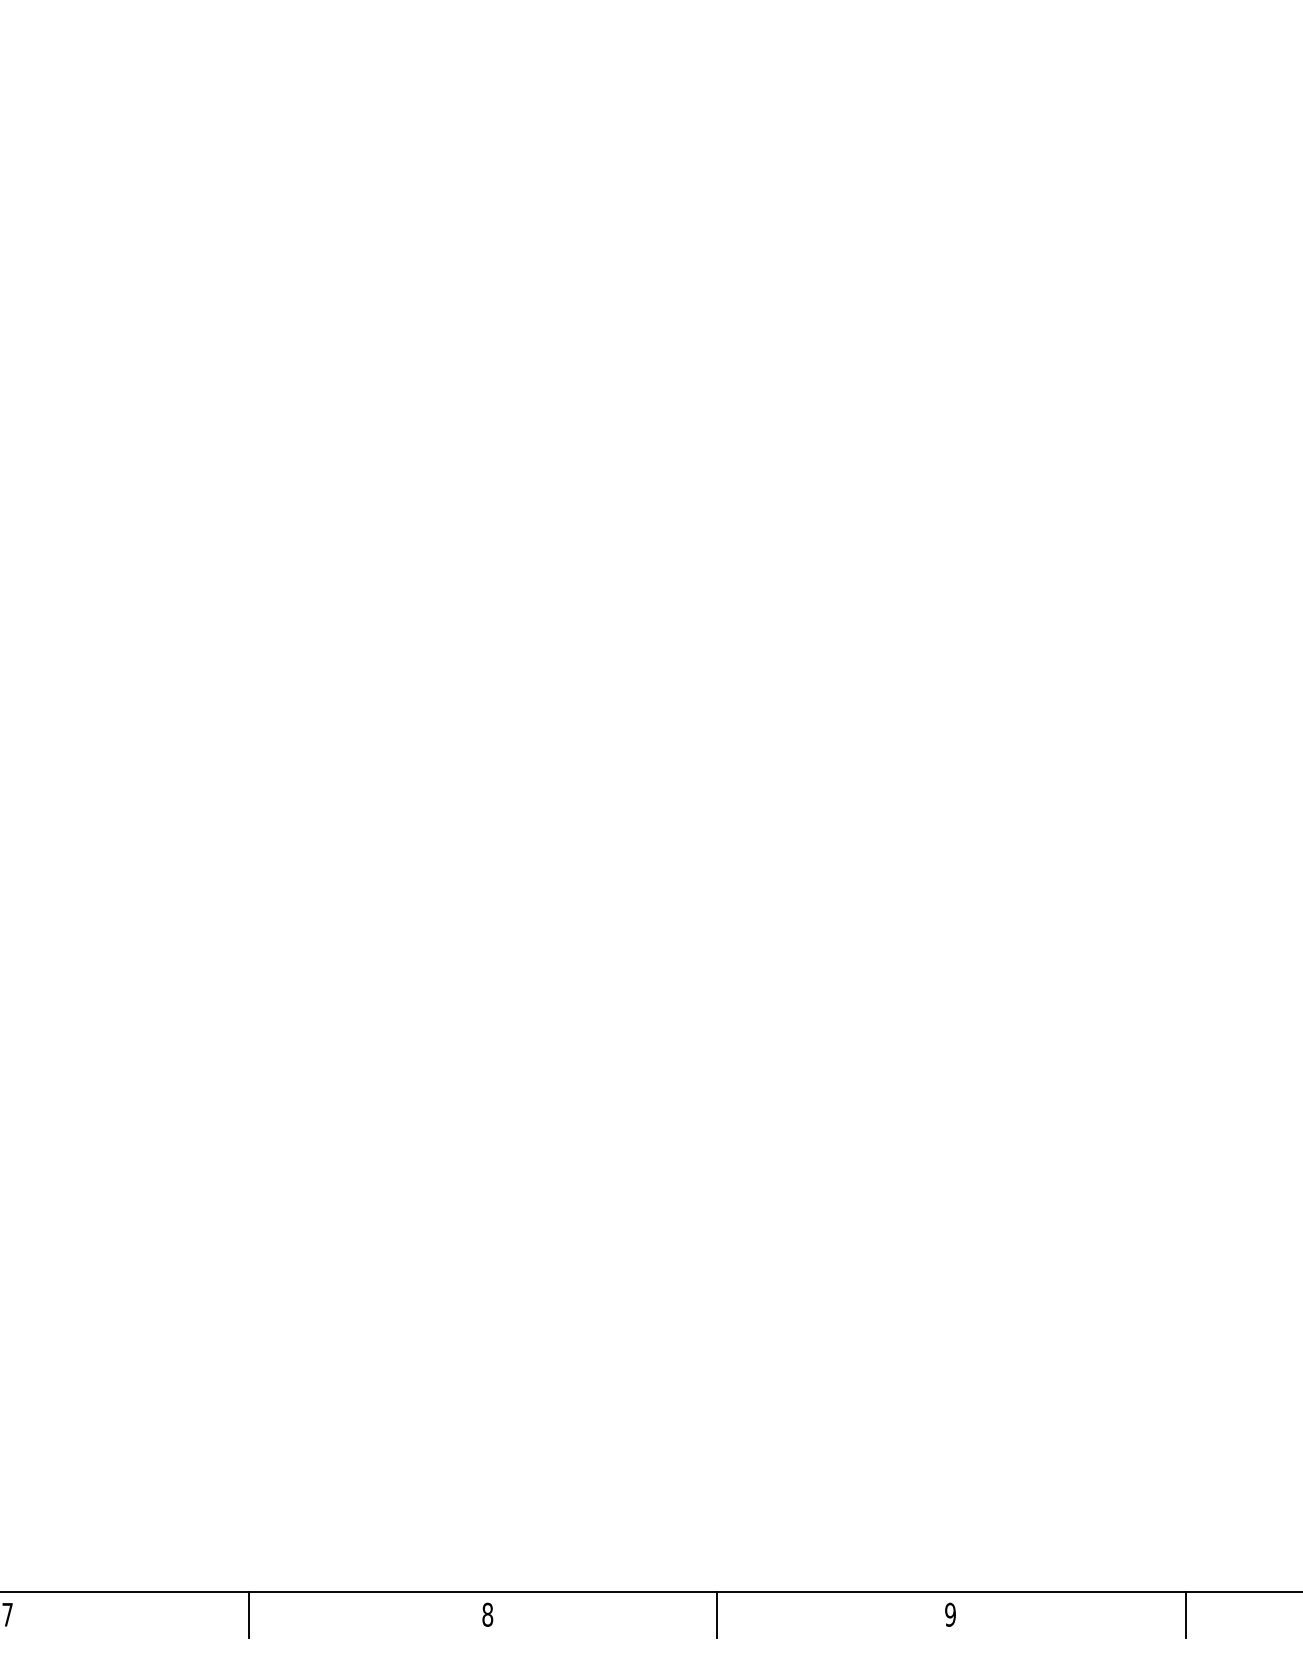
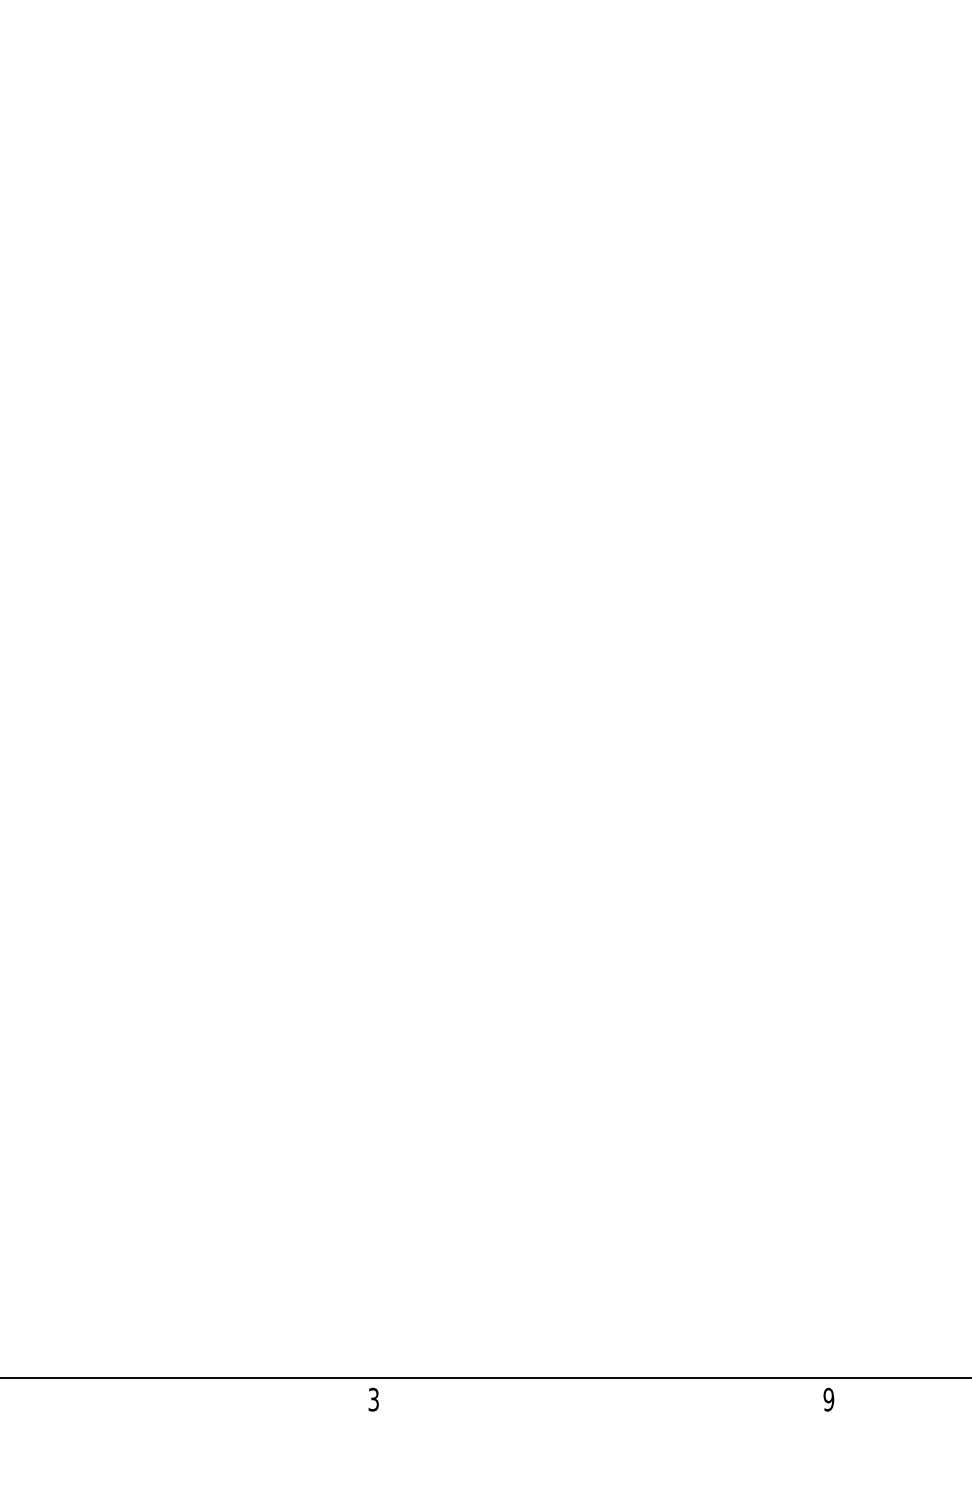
text: (487, 1614) -> (373, 1399), 8 -> 3
line: (248, 1615) -> (138, 1400), removed
line: (717, 1615) -> (599, 1400), removed

